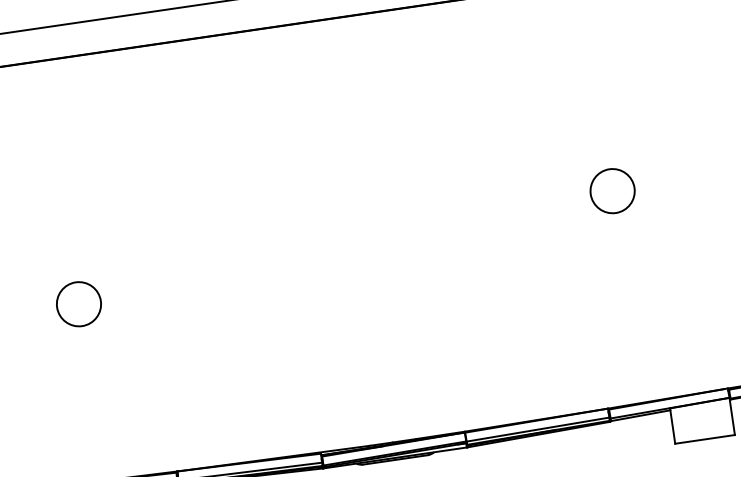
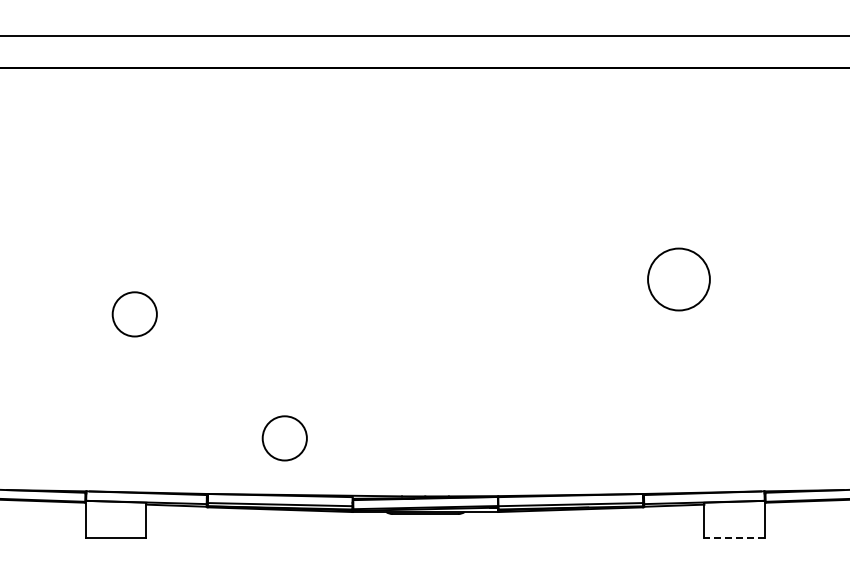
circle: (612, 191) -> (678, 279), size x1.4
circle: (245, 405) -> (284, 438), added
line: (704, 439) -> (734, 538), solid -> dashed

